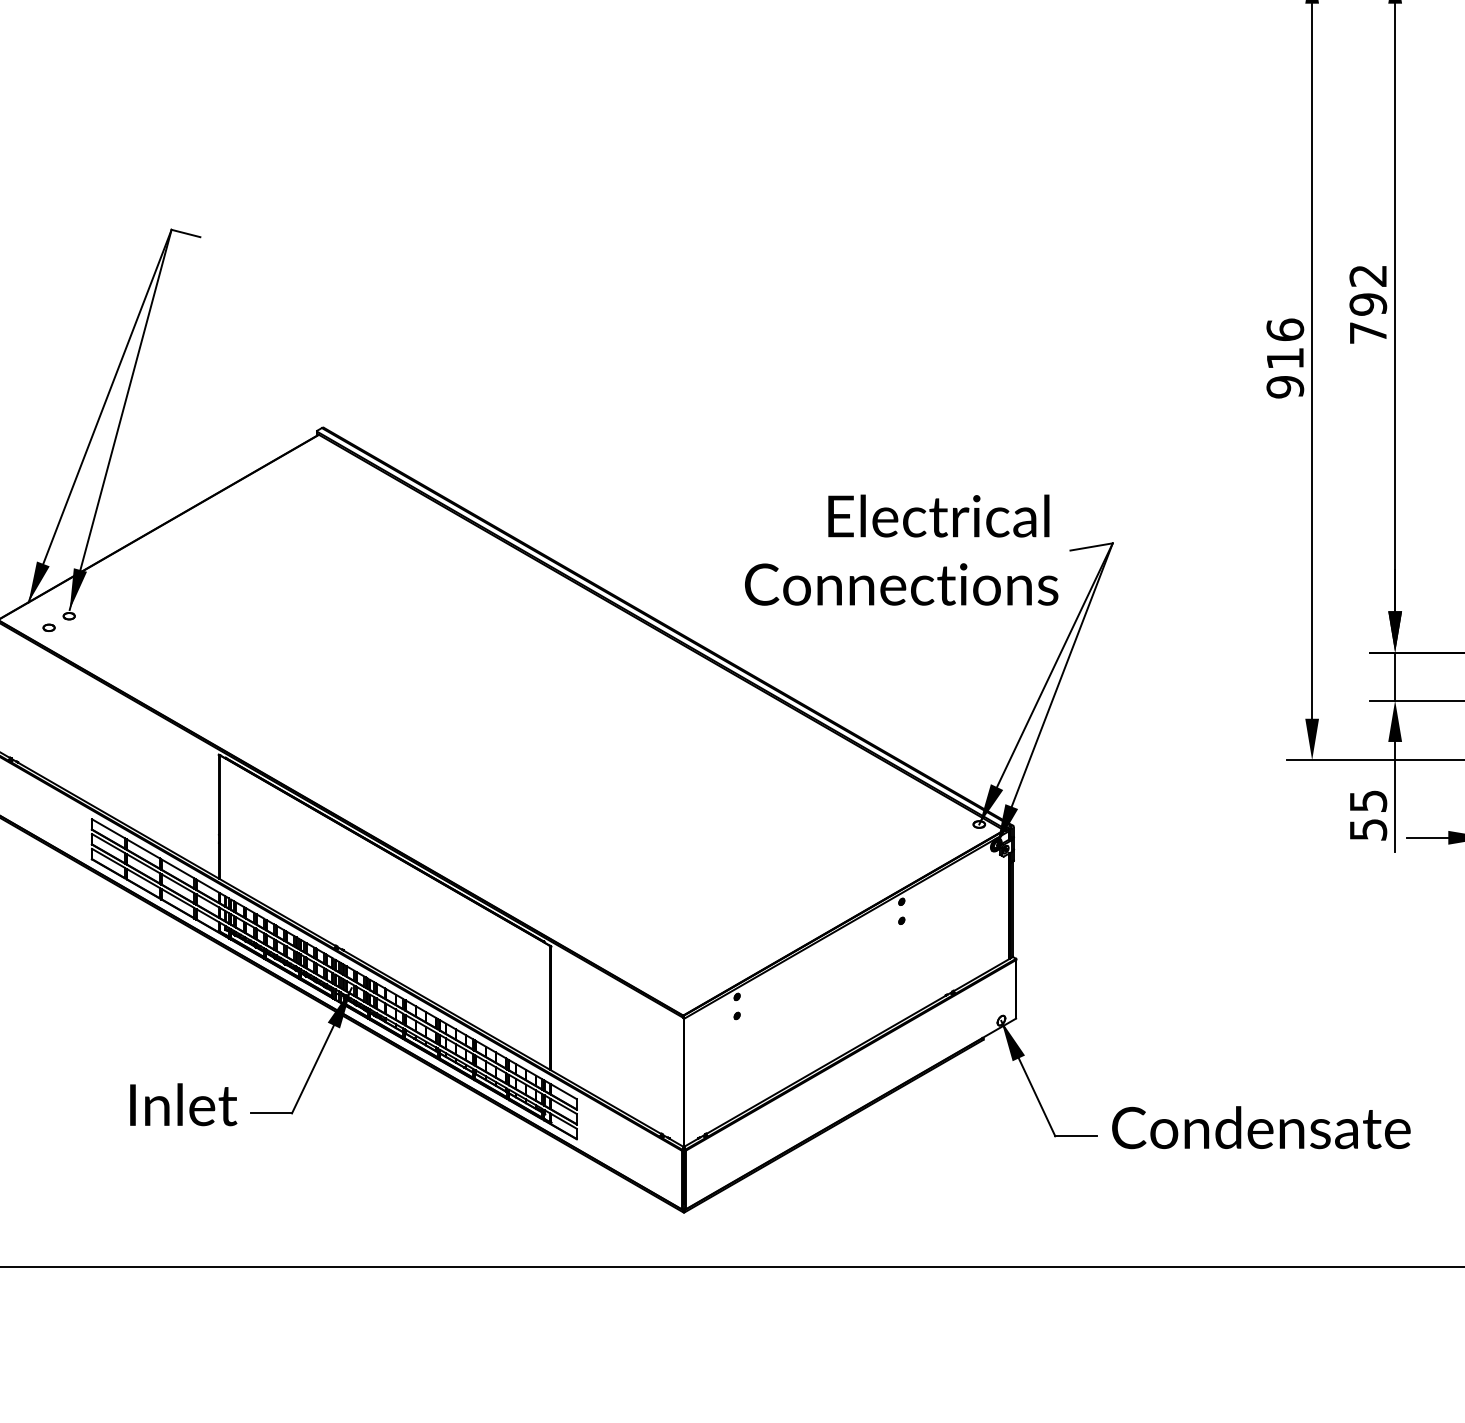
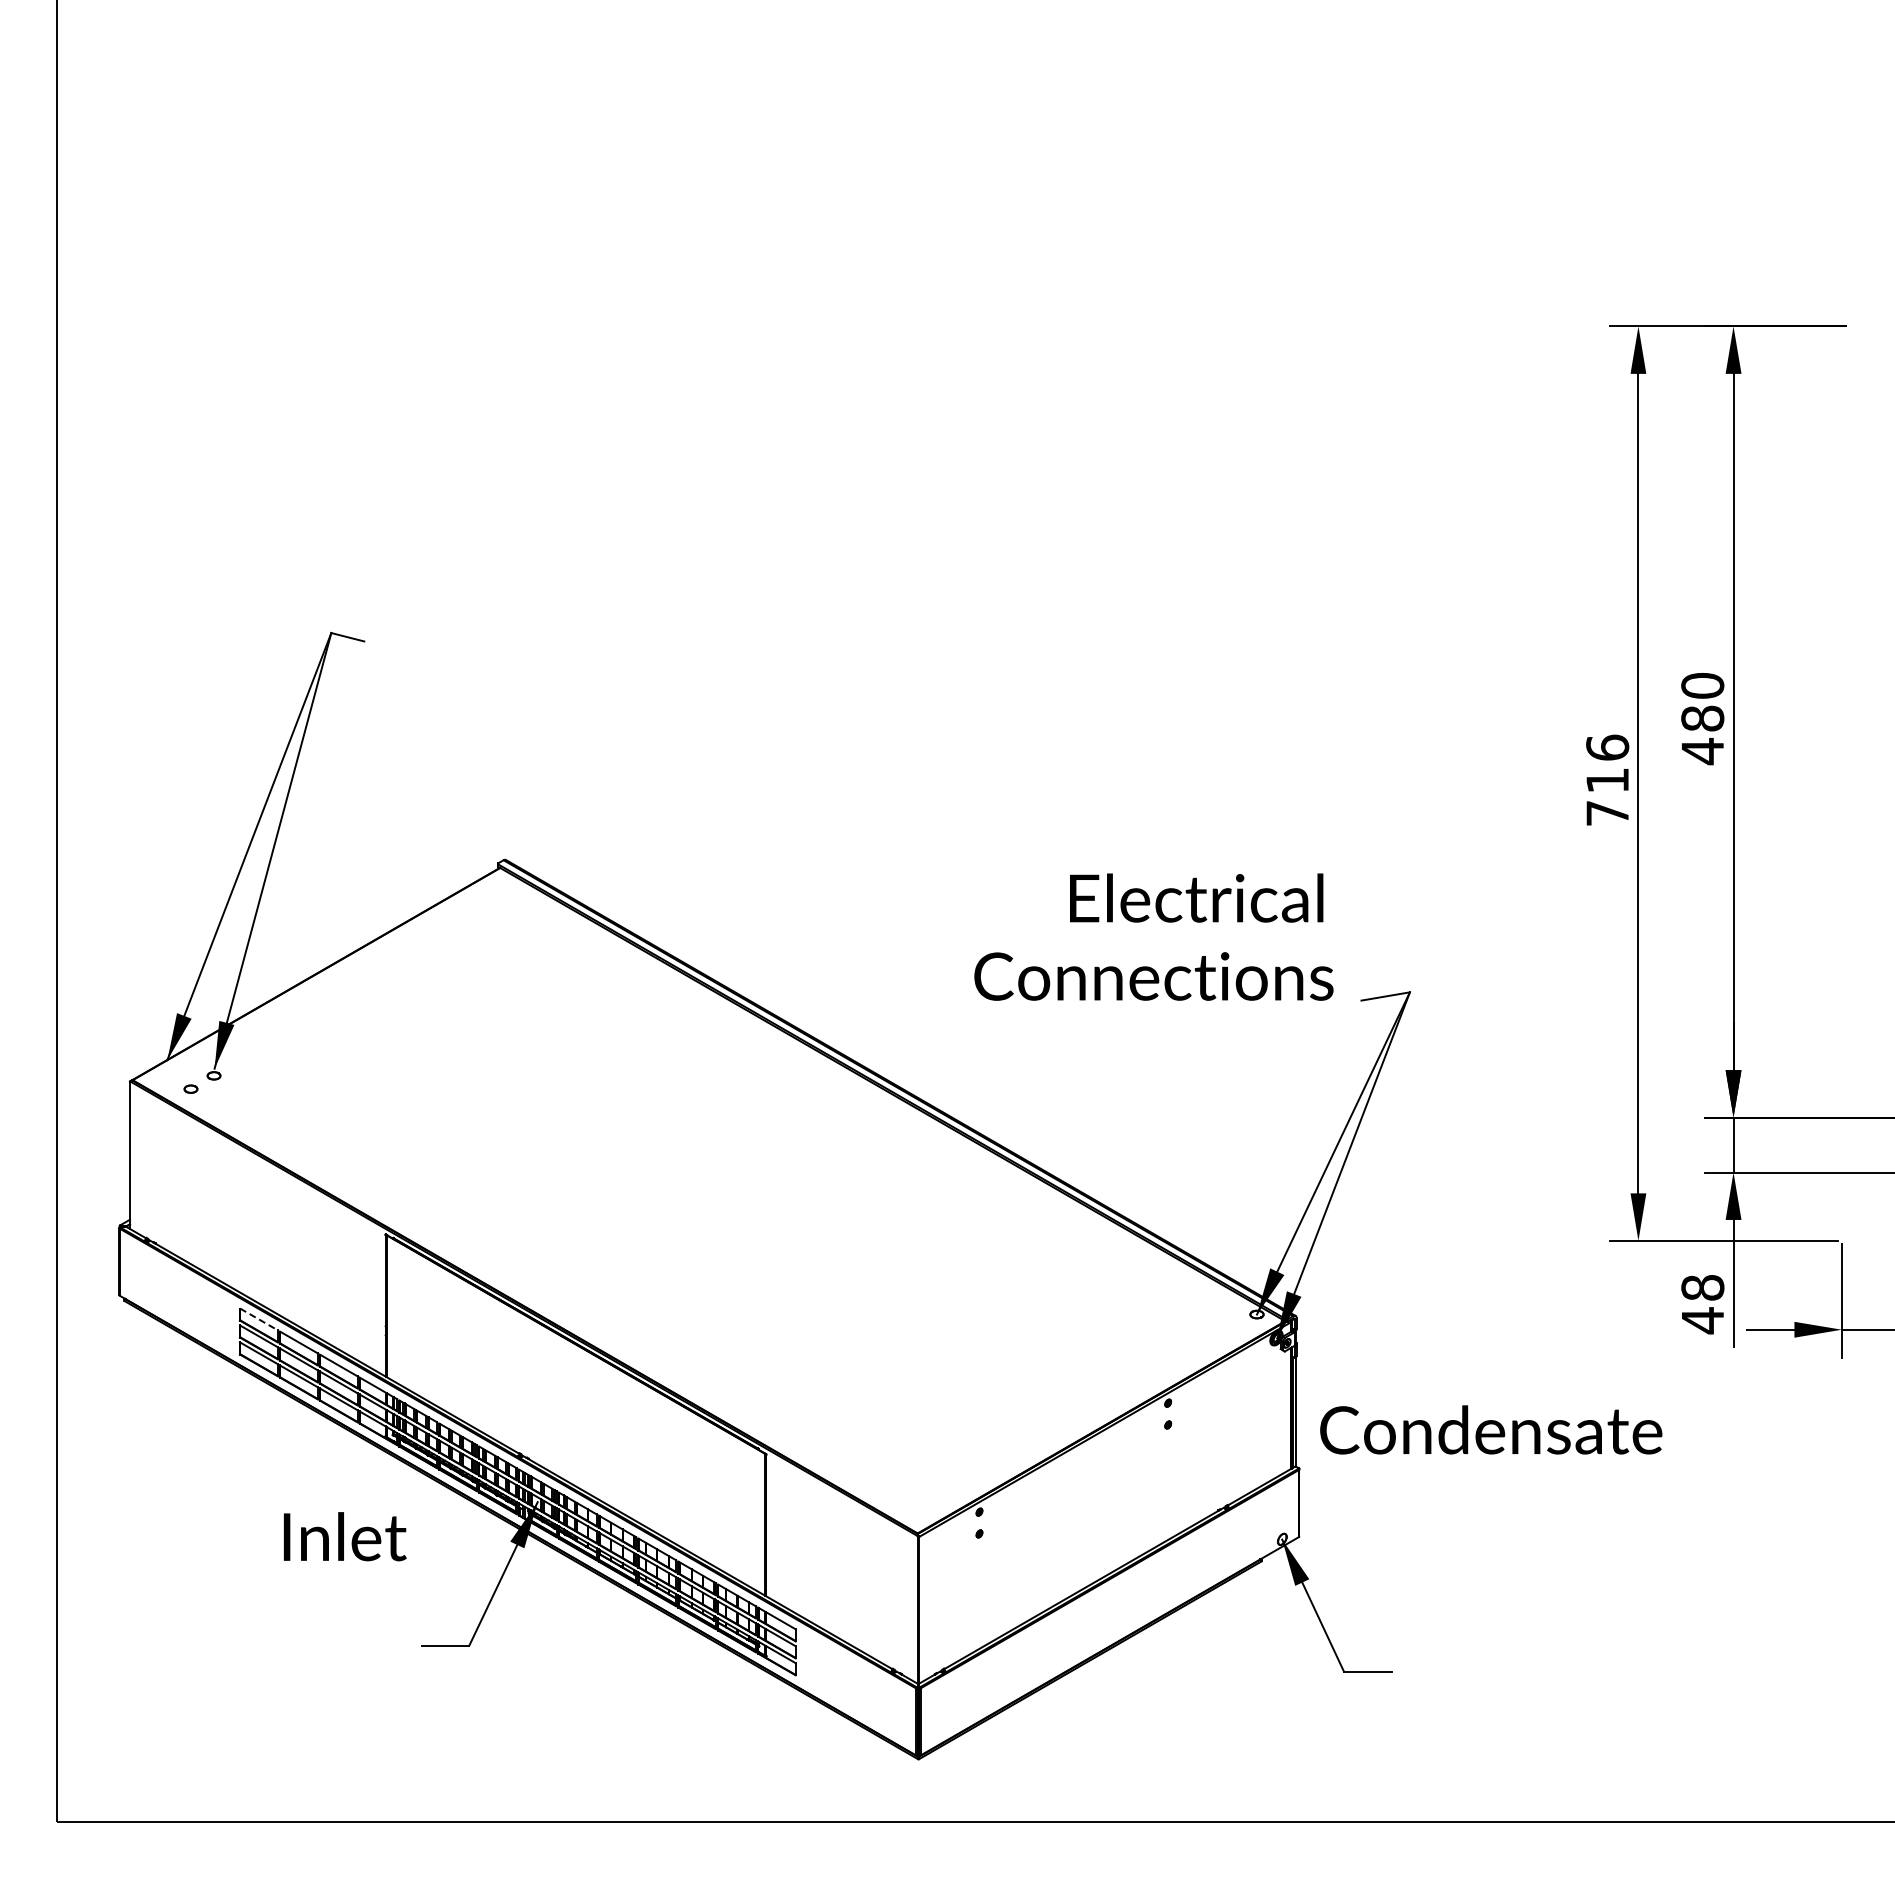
text: (1368, 305) -> (1702, 719), 792 -> 480
text: (1285, 387) -> (1607, 813), 916 -> 716
text: (901, 549) -> (1153, 936), moved
text: (1368, 815) -> (1702, 1304), 55 -> 48
line: (108, 828) -> (258, 1319), solid -> dashed
text: (183, 1104) -> (345, 1536), moved
text: (1261, 1127) -> (1491, 1429), moved

